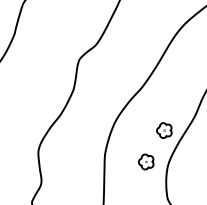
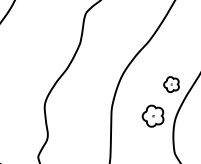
part: (146, 161) -> (153, 115), size x1.4

